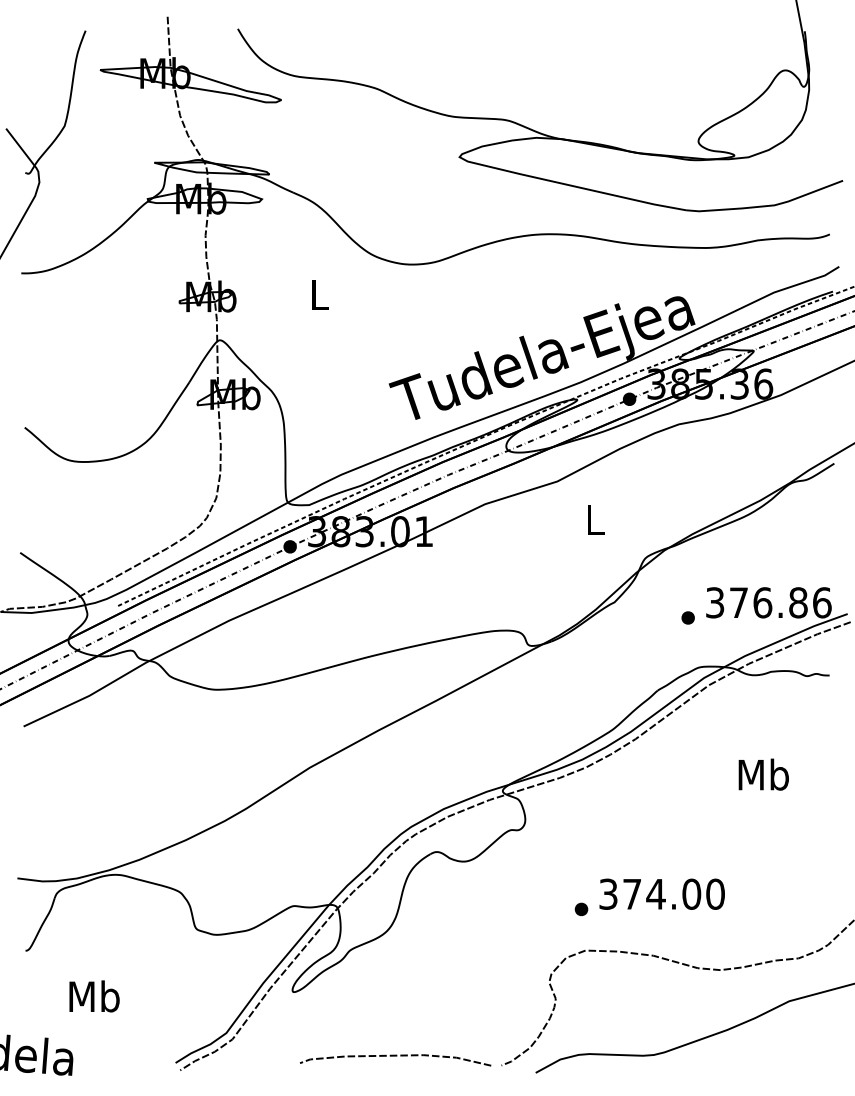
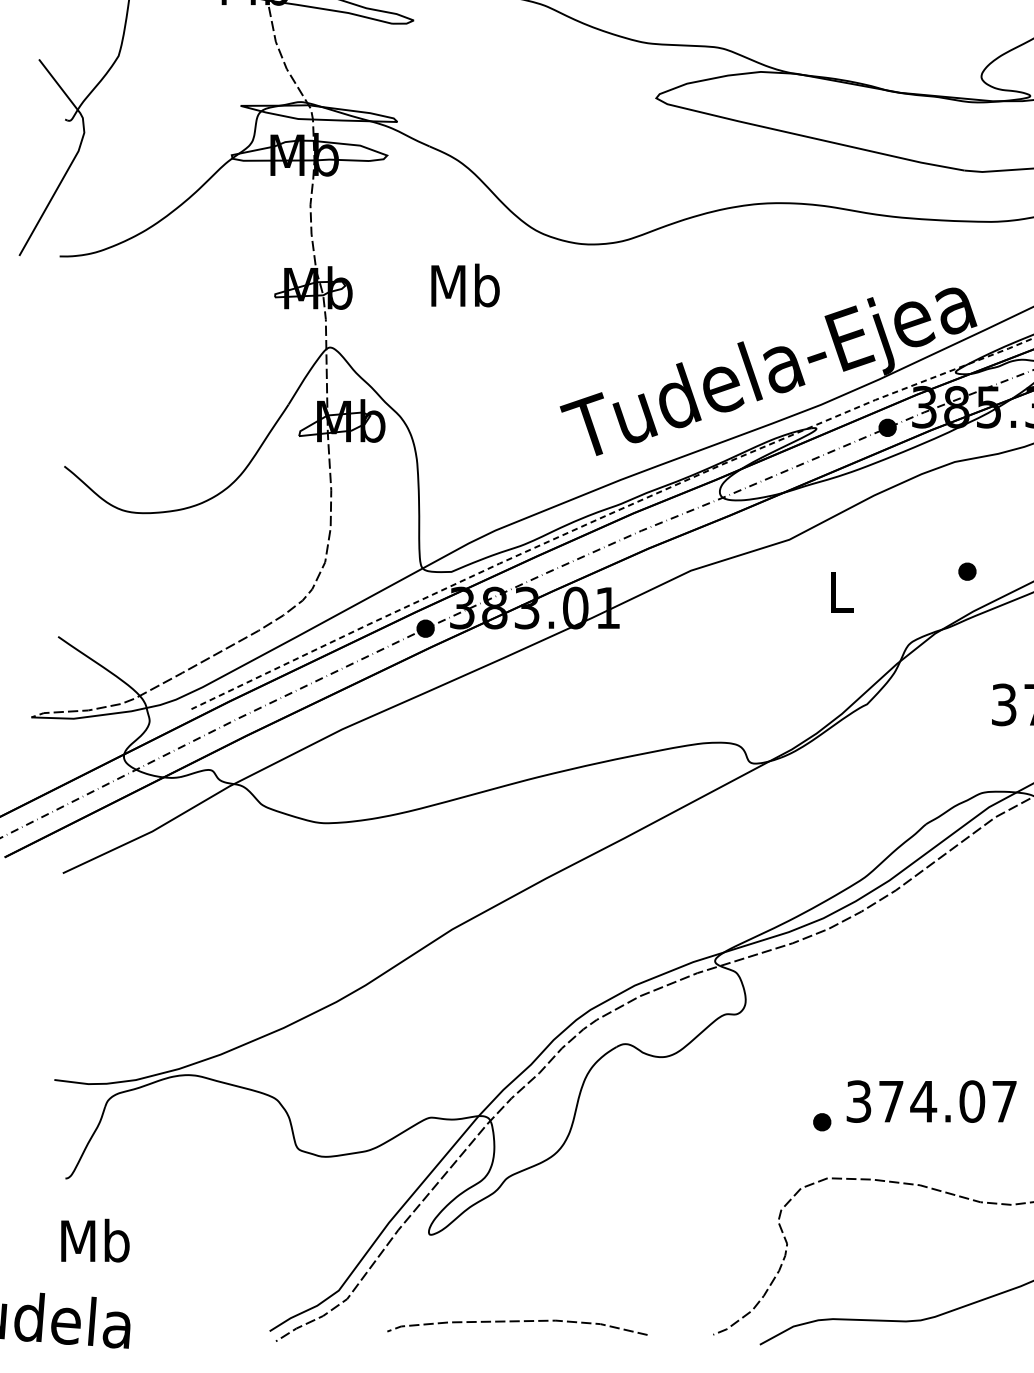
text: (319, 294) -> (465, 285), L -> Mb
part: (687, 617) -> (966, 571), moved
text: (715, 893) -> (1004, 1100), 374.00 -> 374.07
text: (94, 996) -> (95, 1240), moved
curve: (395, 1056) -> (517, 1322), moved

